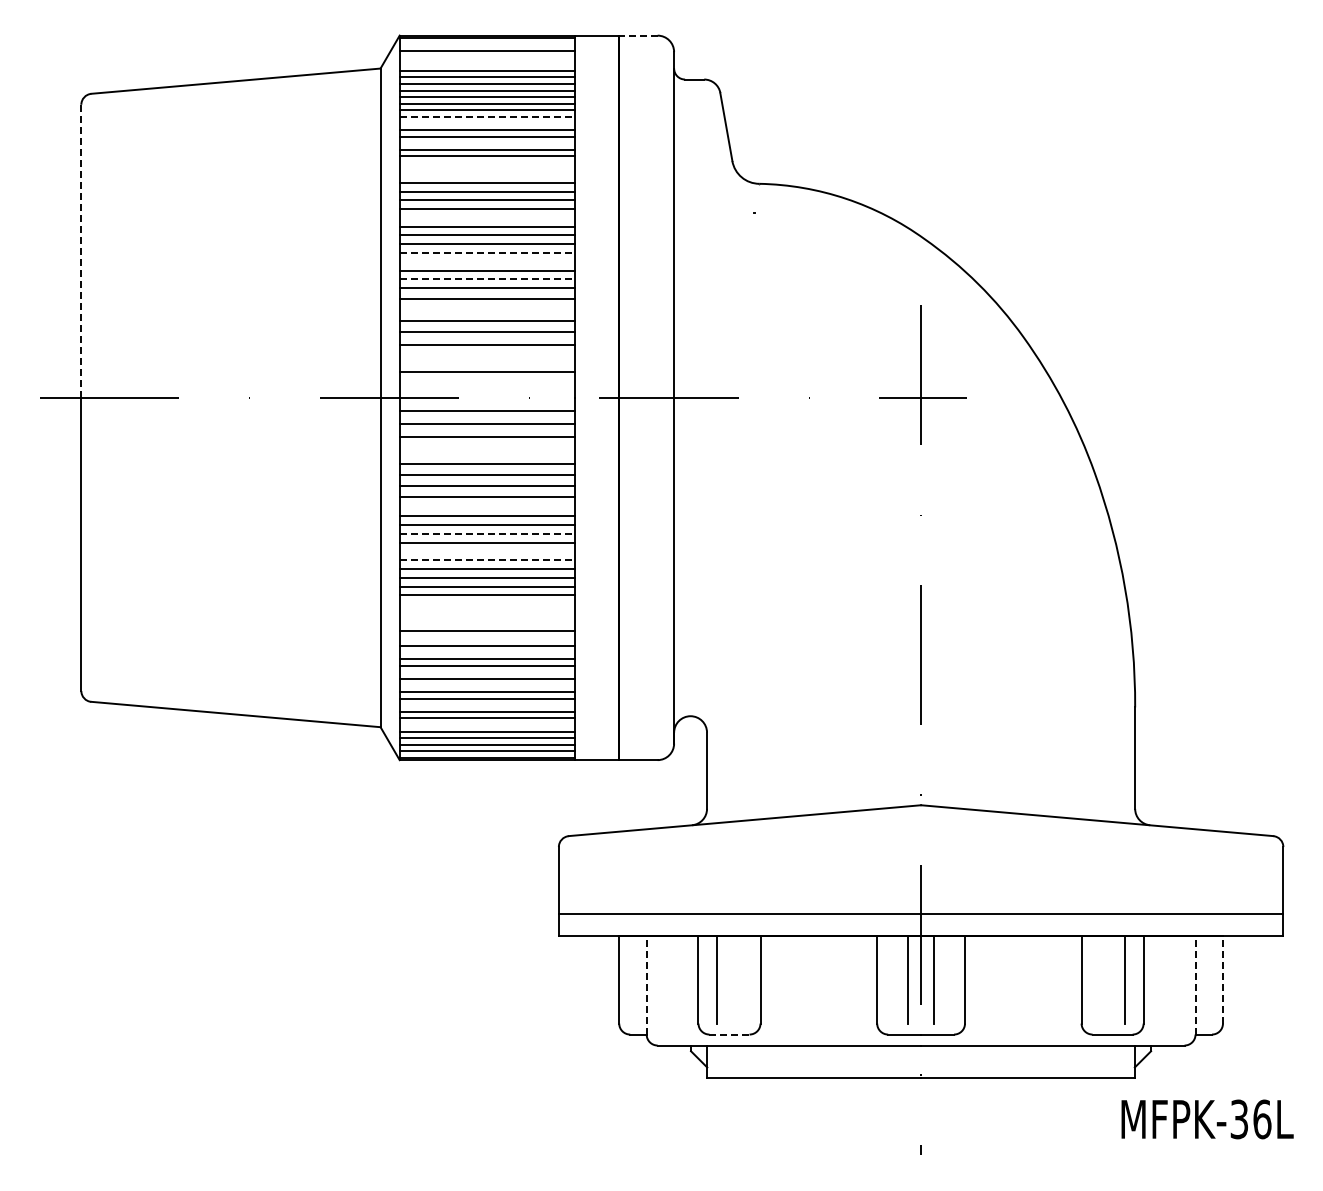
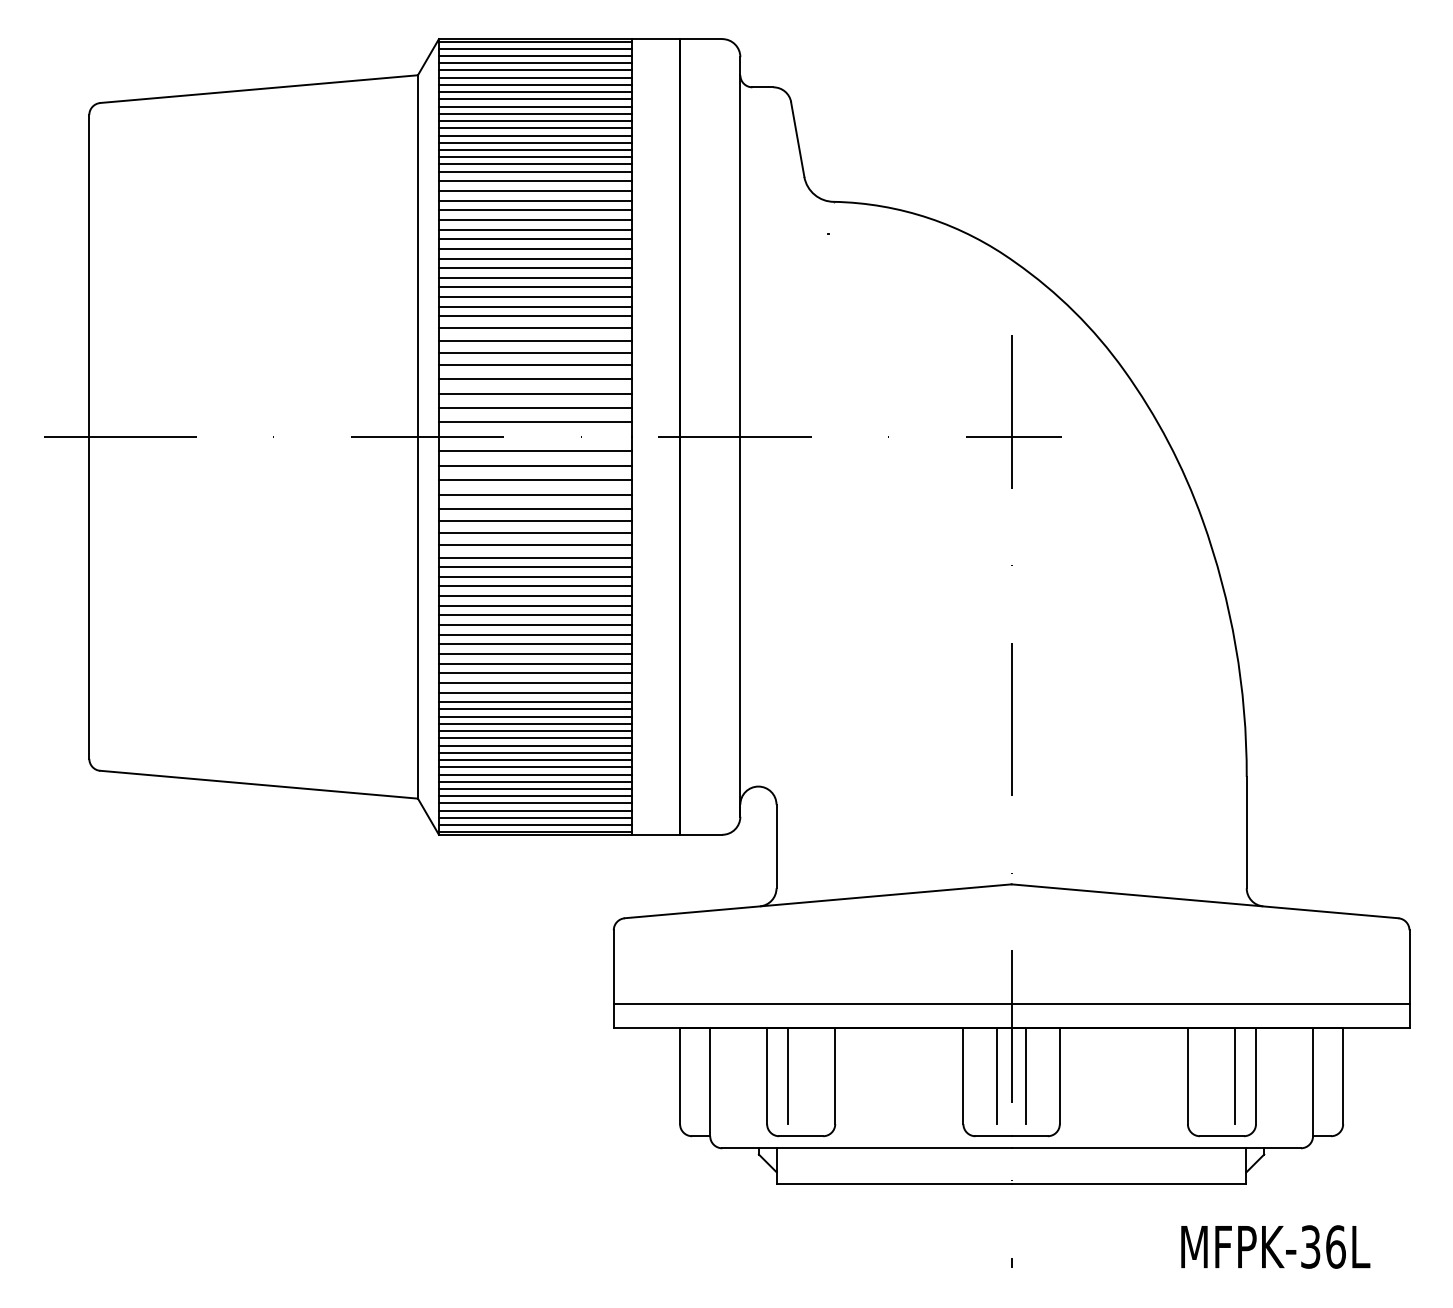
line: (637, 35) -> (700, 38), dashed -> solid
line: (487, 44) -> (535, 48), added
line: (487, 57) -> (535, 63), added
line: (487, 64) -> (535, 70), added
line: (487, 116) -> (535, 127), dashed -> solid
line: (487, 123) -> (535, 135), added
line: (487, 143) -> (535, 157), added
line: (487, 165) -> (535, 181), added
line: (487, 173) -> (535, 190), added
line: (487, 217) -> (535, 238), added
line: (81, 251) -> (89, 276), dashed -> solid
line: (487, 252) -> (535, 277), dashed -> solid
line: (487, 261) -> (535, 287), added
line: (487, 279) -> (535, 306), dashed -> solid
line: (487, 310) -> (535, 340), added
line: (487, 358) -> (535, 393), added
line: (487, 384) -> (535, 422), added
line: (487, 450) -> (535, 494), added
line: (487, 507) -> (535, 557), added
line: (487, 534) -> (535, 587), dashed -> solid
line: (487, 551) -> (535, 605), added
line: (487, 560) -> (535, 615), dashed -> solid
line: (487, 604) -> (535, 663), added
line: (487, 613) -> (535, 673), added
line: (487, 621) -> (535, 682), added
line: (487, 639) -> (535, 702), added
line: (487, 652) -> (535, 716), added
line: (487, 672) -> (535, 738), added
line: (487, 685) -> (535, 752), added
line: (487, 705) -> (535, 774), added
line: (487, 725) -> (535, 796), added
line: (1222, 979) -> (1342, 1075), dashed -> solid
line: (646, 984) -> (710, 1081), dashed -> solid
line: (1195, 984) -> (1312, 1081), dashed -> solid
line: (729, 1034) -> (801, 1136), dashed -> solid
text: (1207, 1119) -> (1275, 1247), moved

